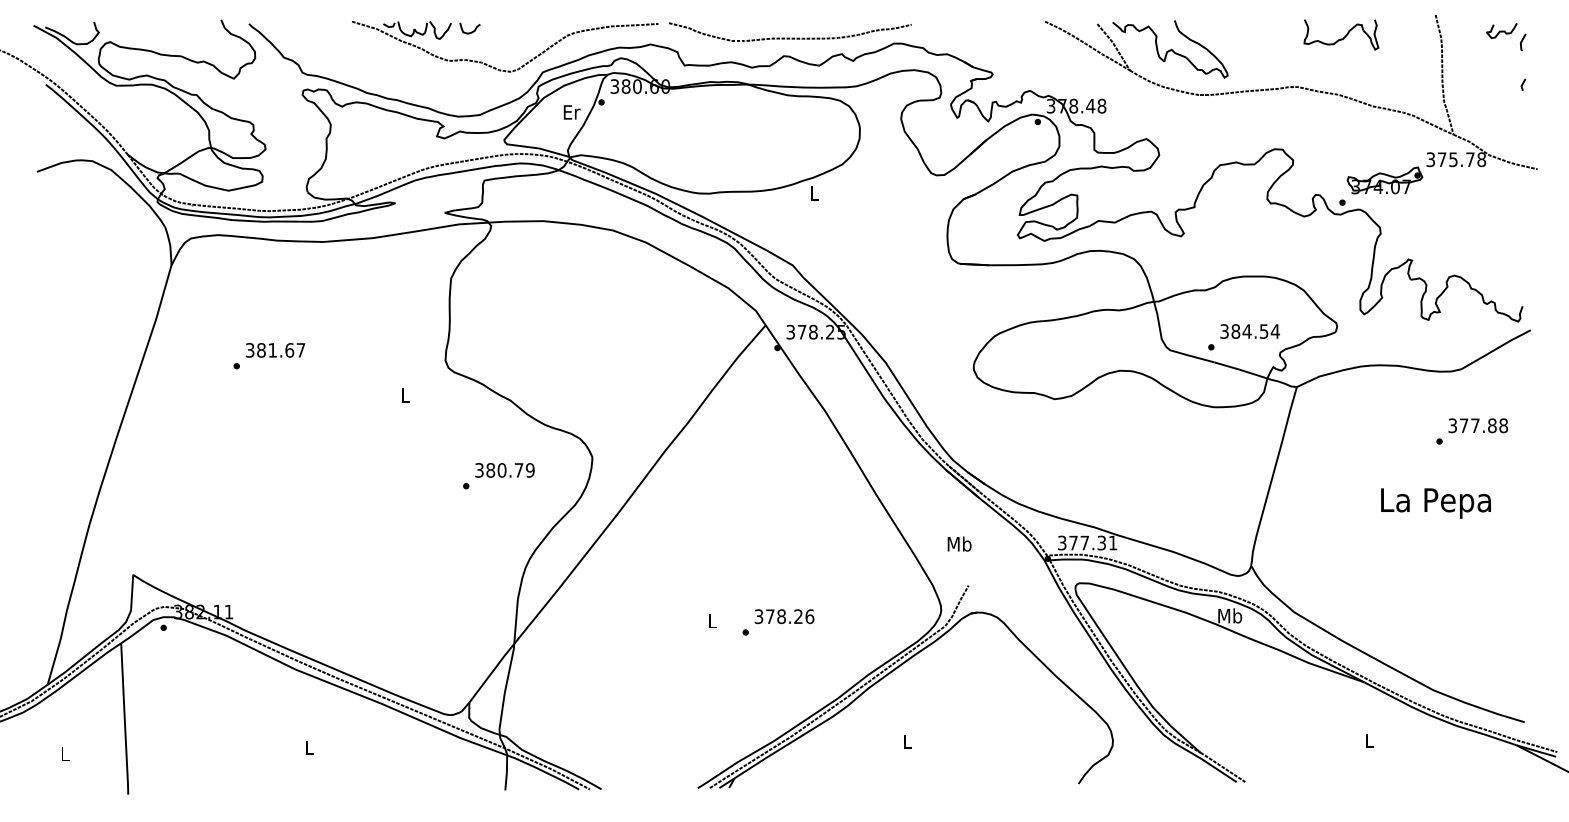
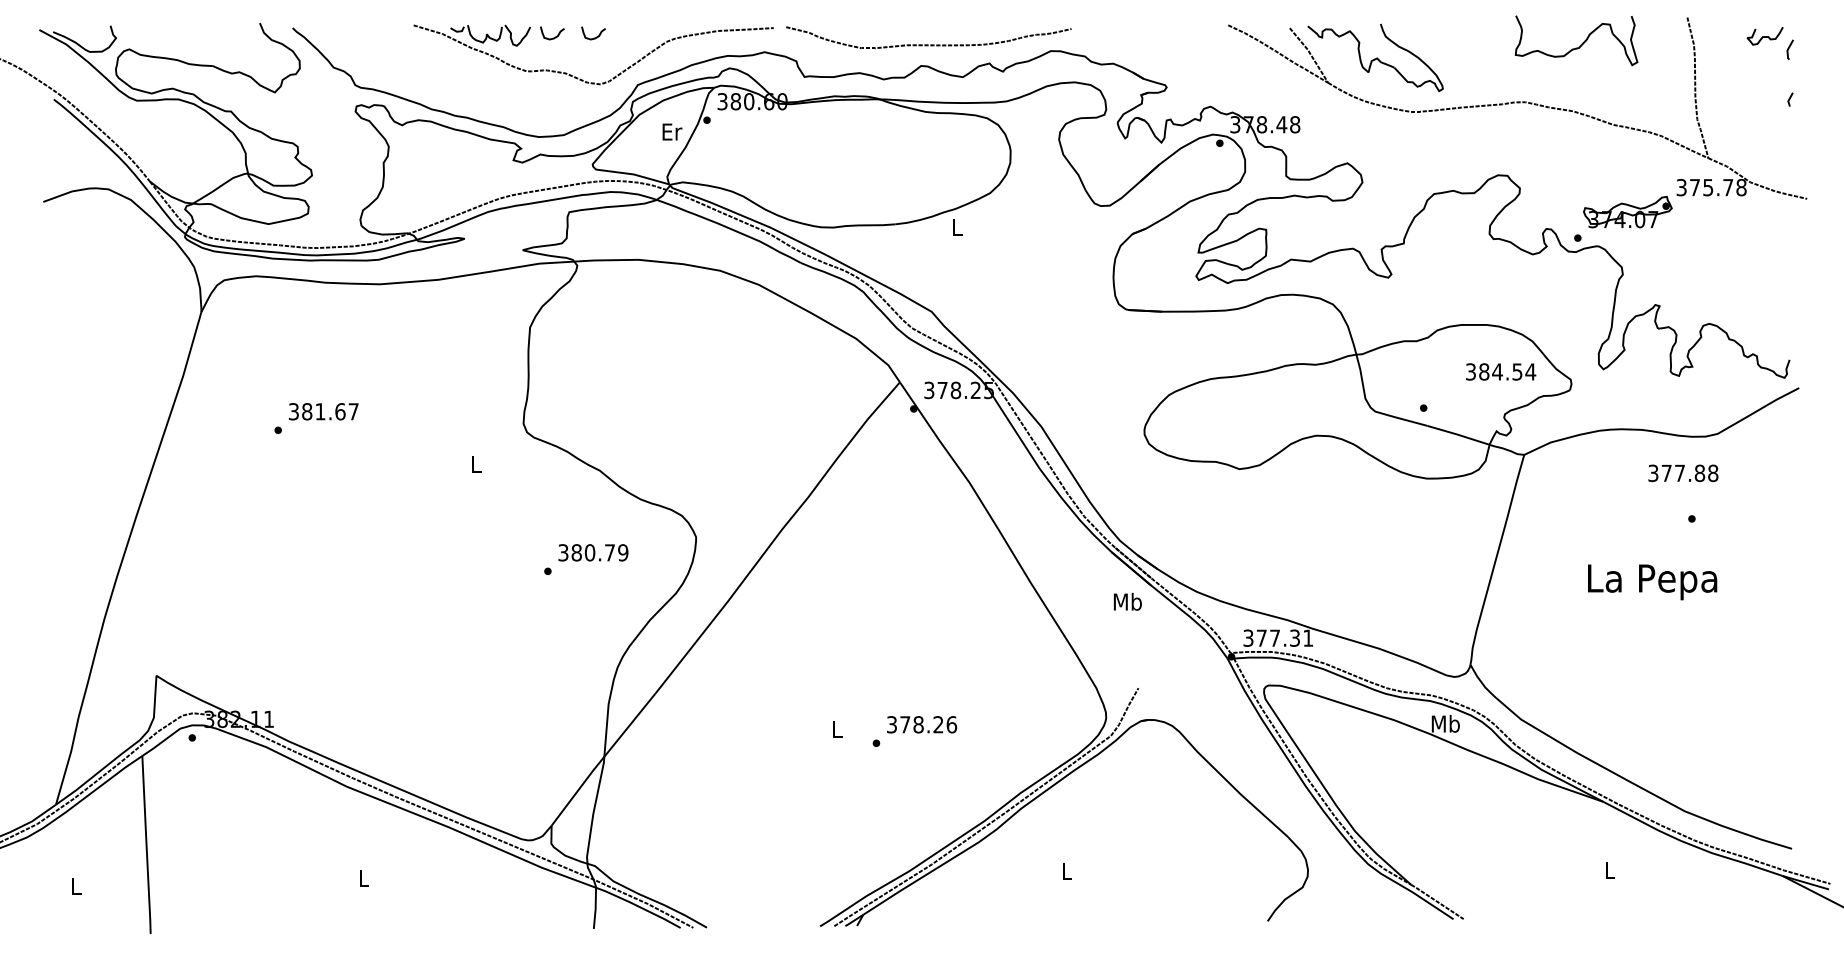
curve: (506, 31) -> (595, 36), added
part: (1341, 34) -> (1576, 40), size x1.4
text: (1250, 331) -> (1501, 371), moved
text: (1478, 425) -> (1683, 473), moved
text: (1435, 503) -> (1651, 582), moved
text: (959, 543) -> (1127, 601), moved

